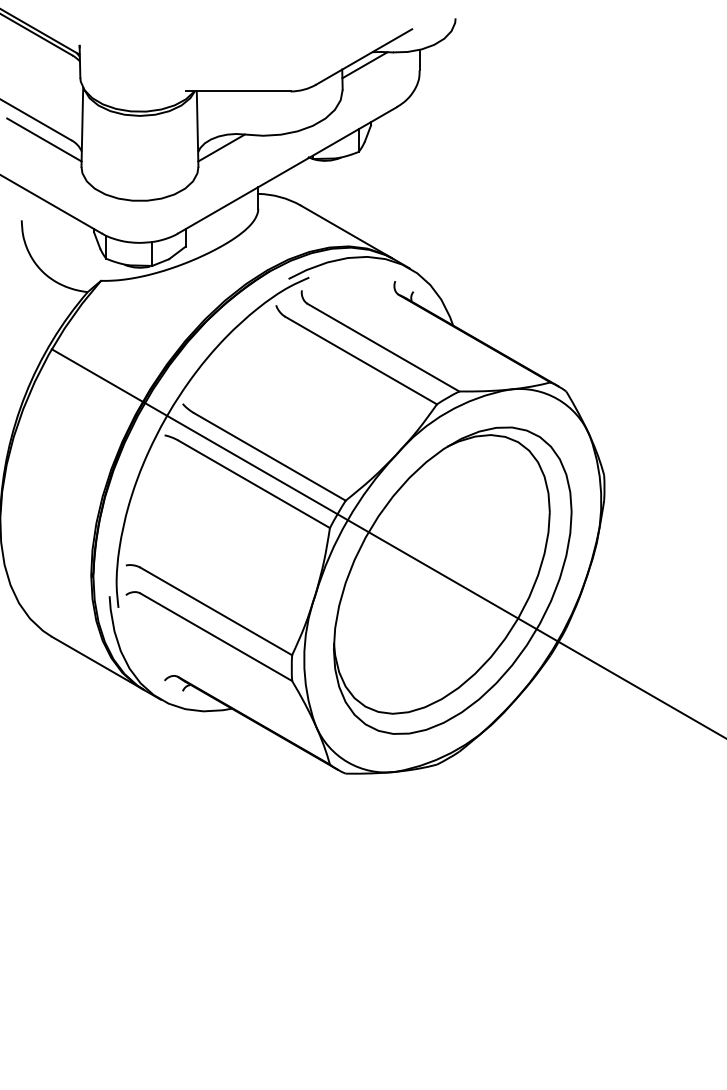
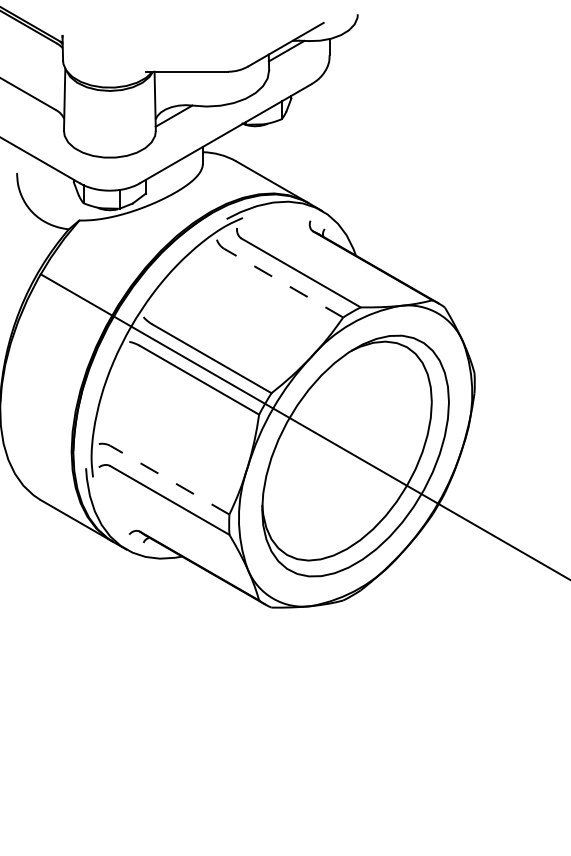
line: (43, 139) -> (34, 109), removed
line: (360, 361) -> (283, 283), solid -> dashed
line: (215, 611) -> (169, 480), solid -> dashed

